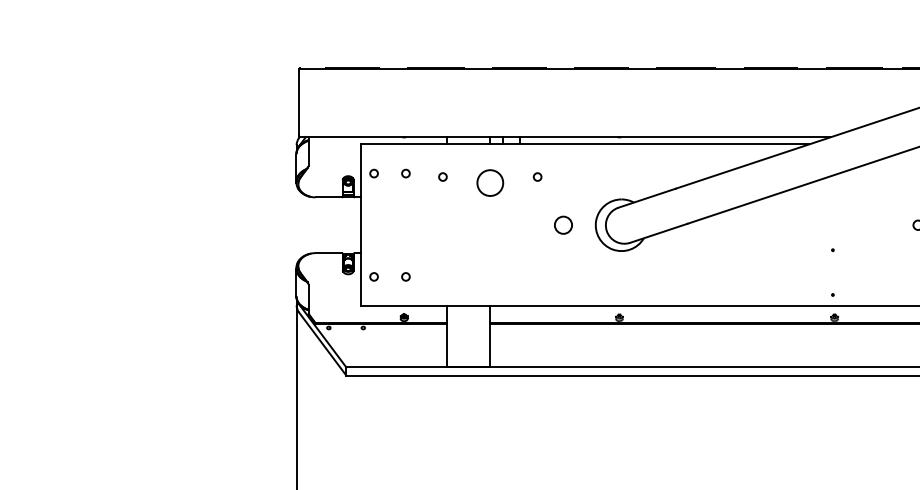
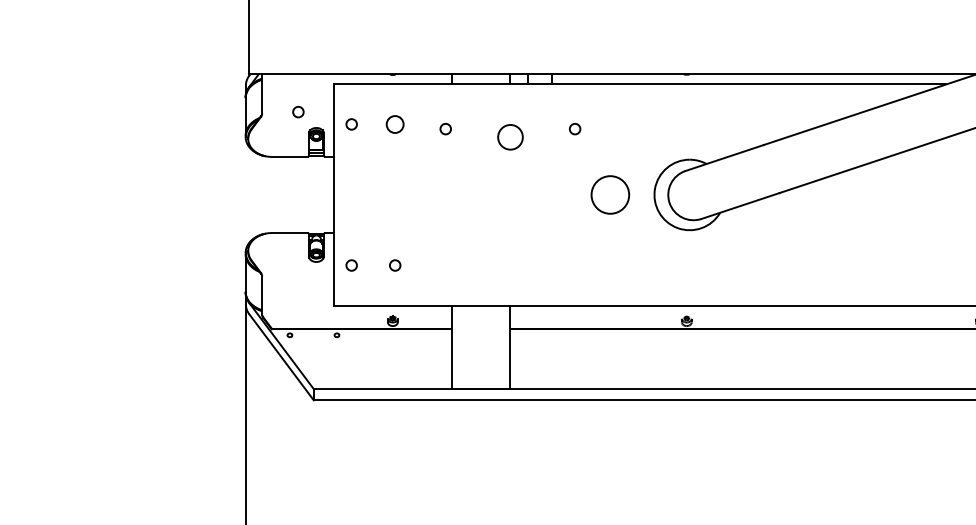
circle: (334, 164) -> (297, 111), added
circle: (405, 173) -> (394, 124), size x1.6
circle: (490, 182) -> (510, 136), size x0.7
circle: (563, 224) -> (610, 193), size x1.6

